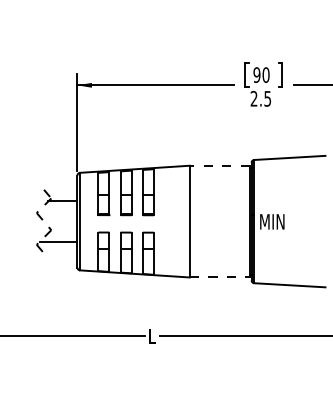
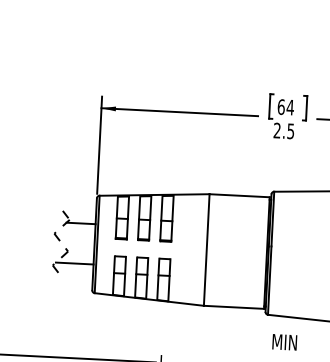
text: (261, 75) -> (285, 107), 90 -> 64
line: (219, 165) -> (239, 195), dashed -> solid
text: (272, 221) -> (284, 341), moved
line: (220, 277) -> (234, 307), dashed -> solid

